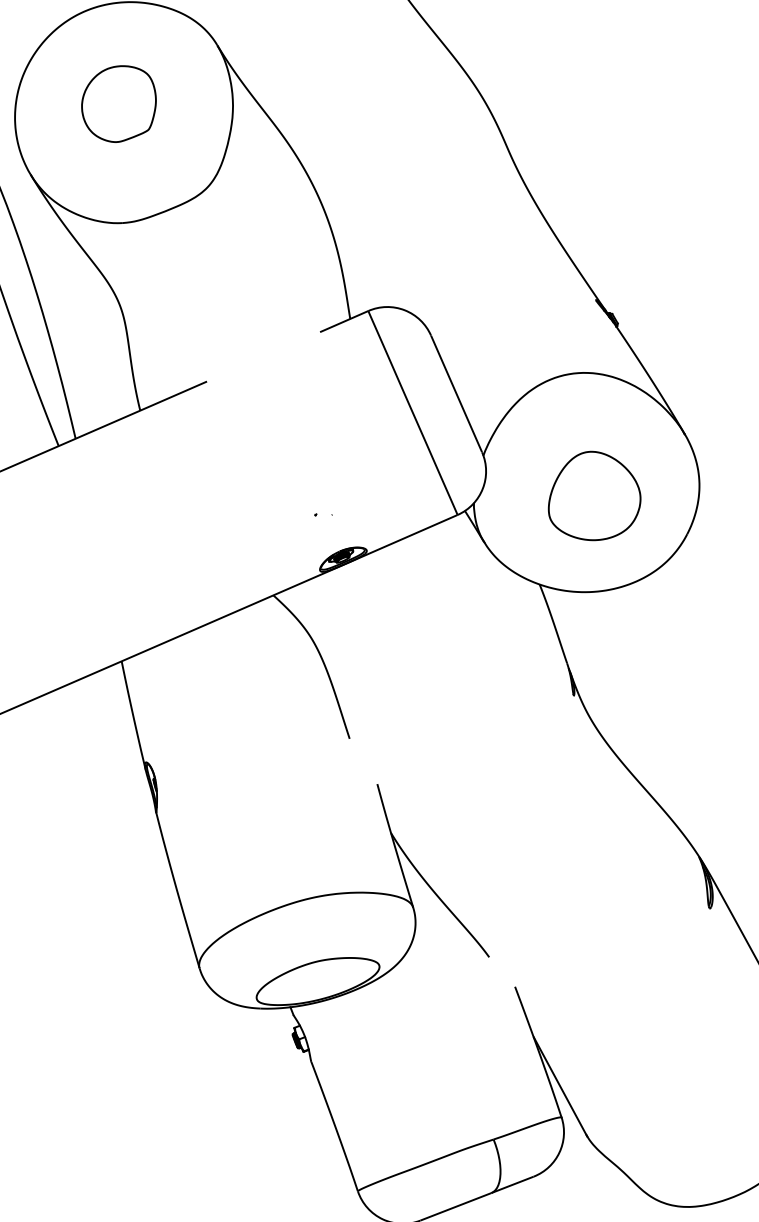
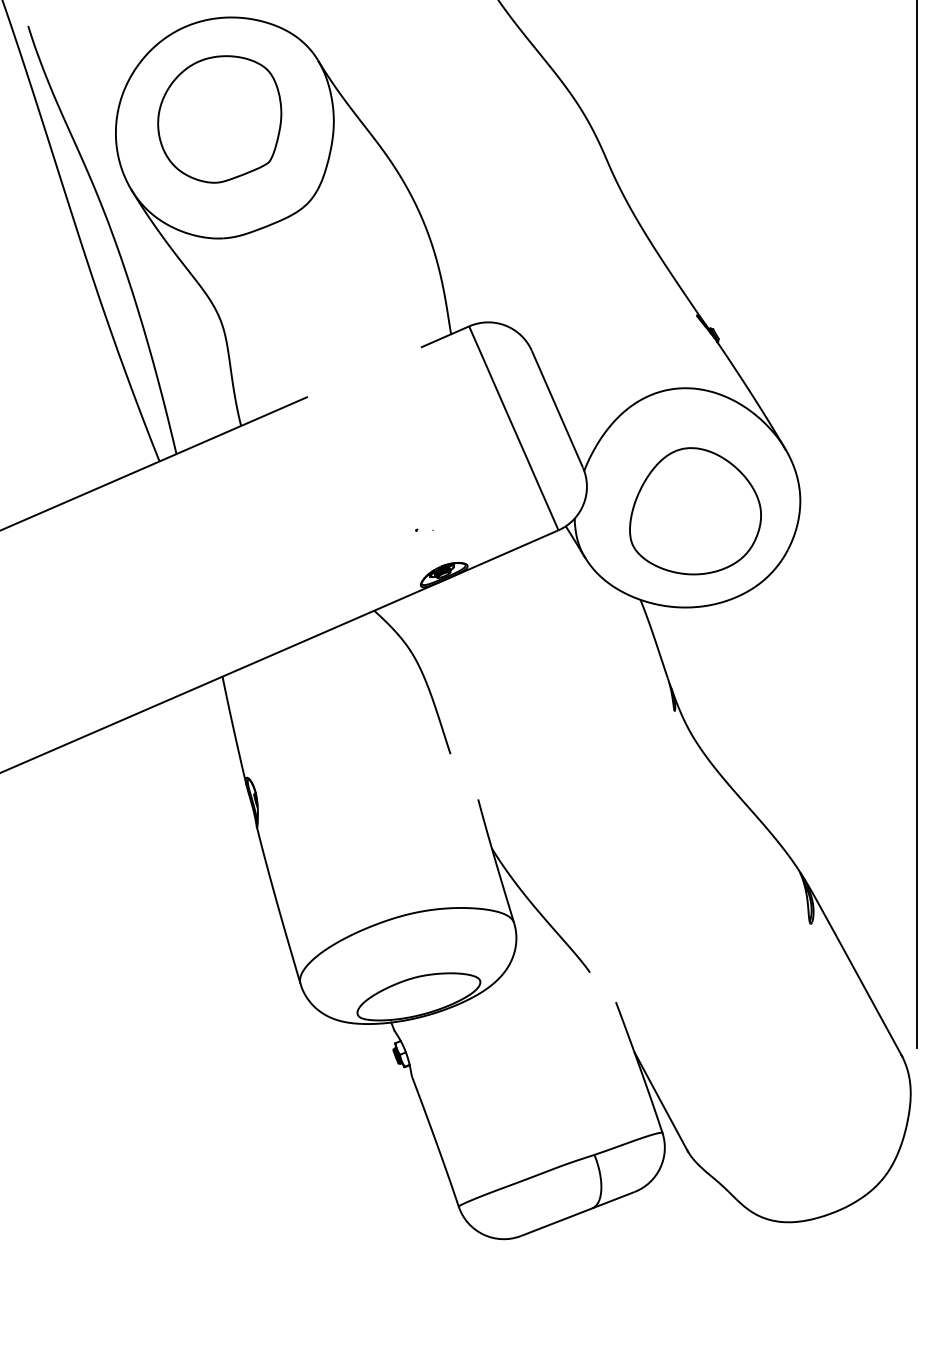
part: (118, 104) -> (219, 119), size x1.67
part: (594, 496) -> (695, 511), size x1.43

